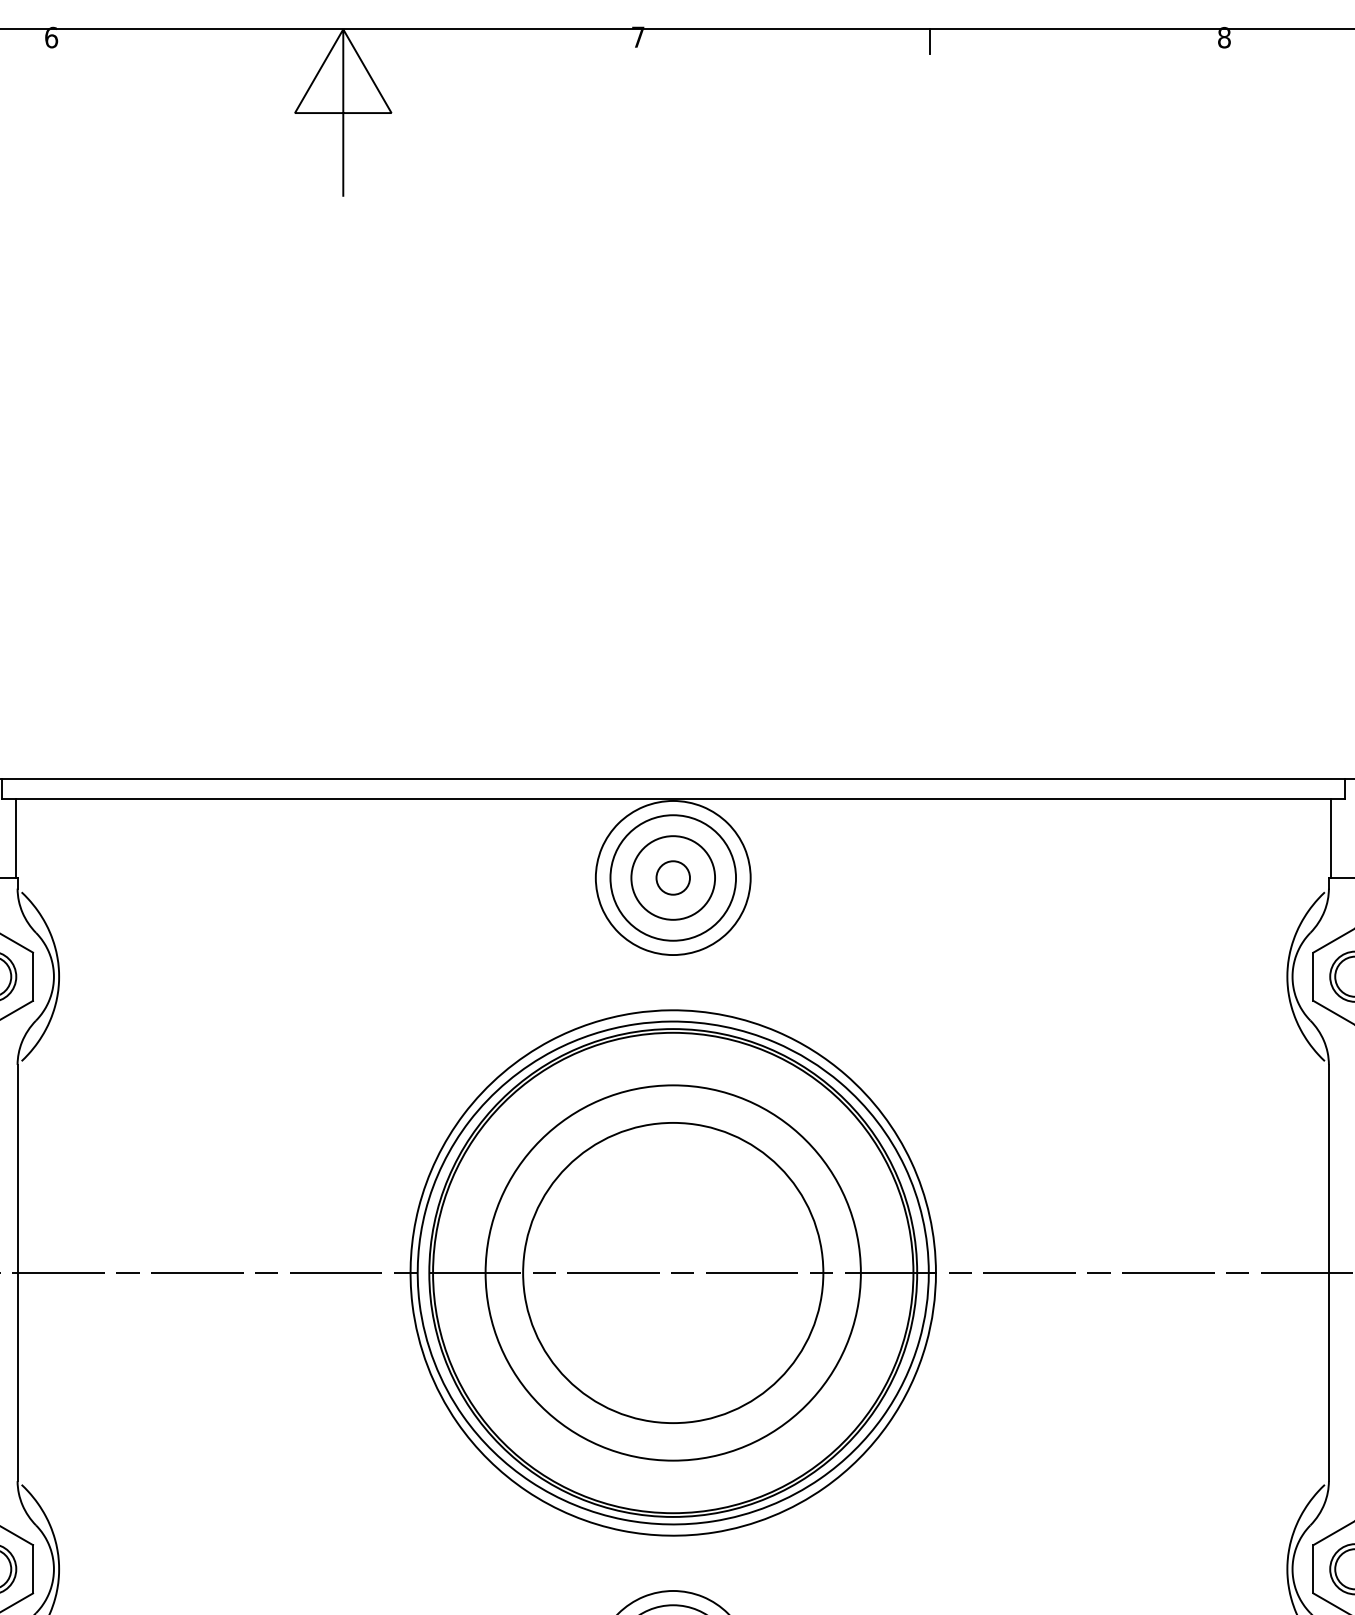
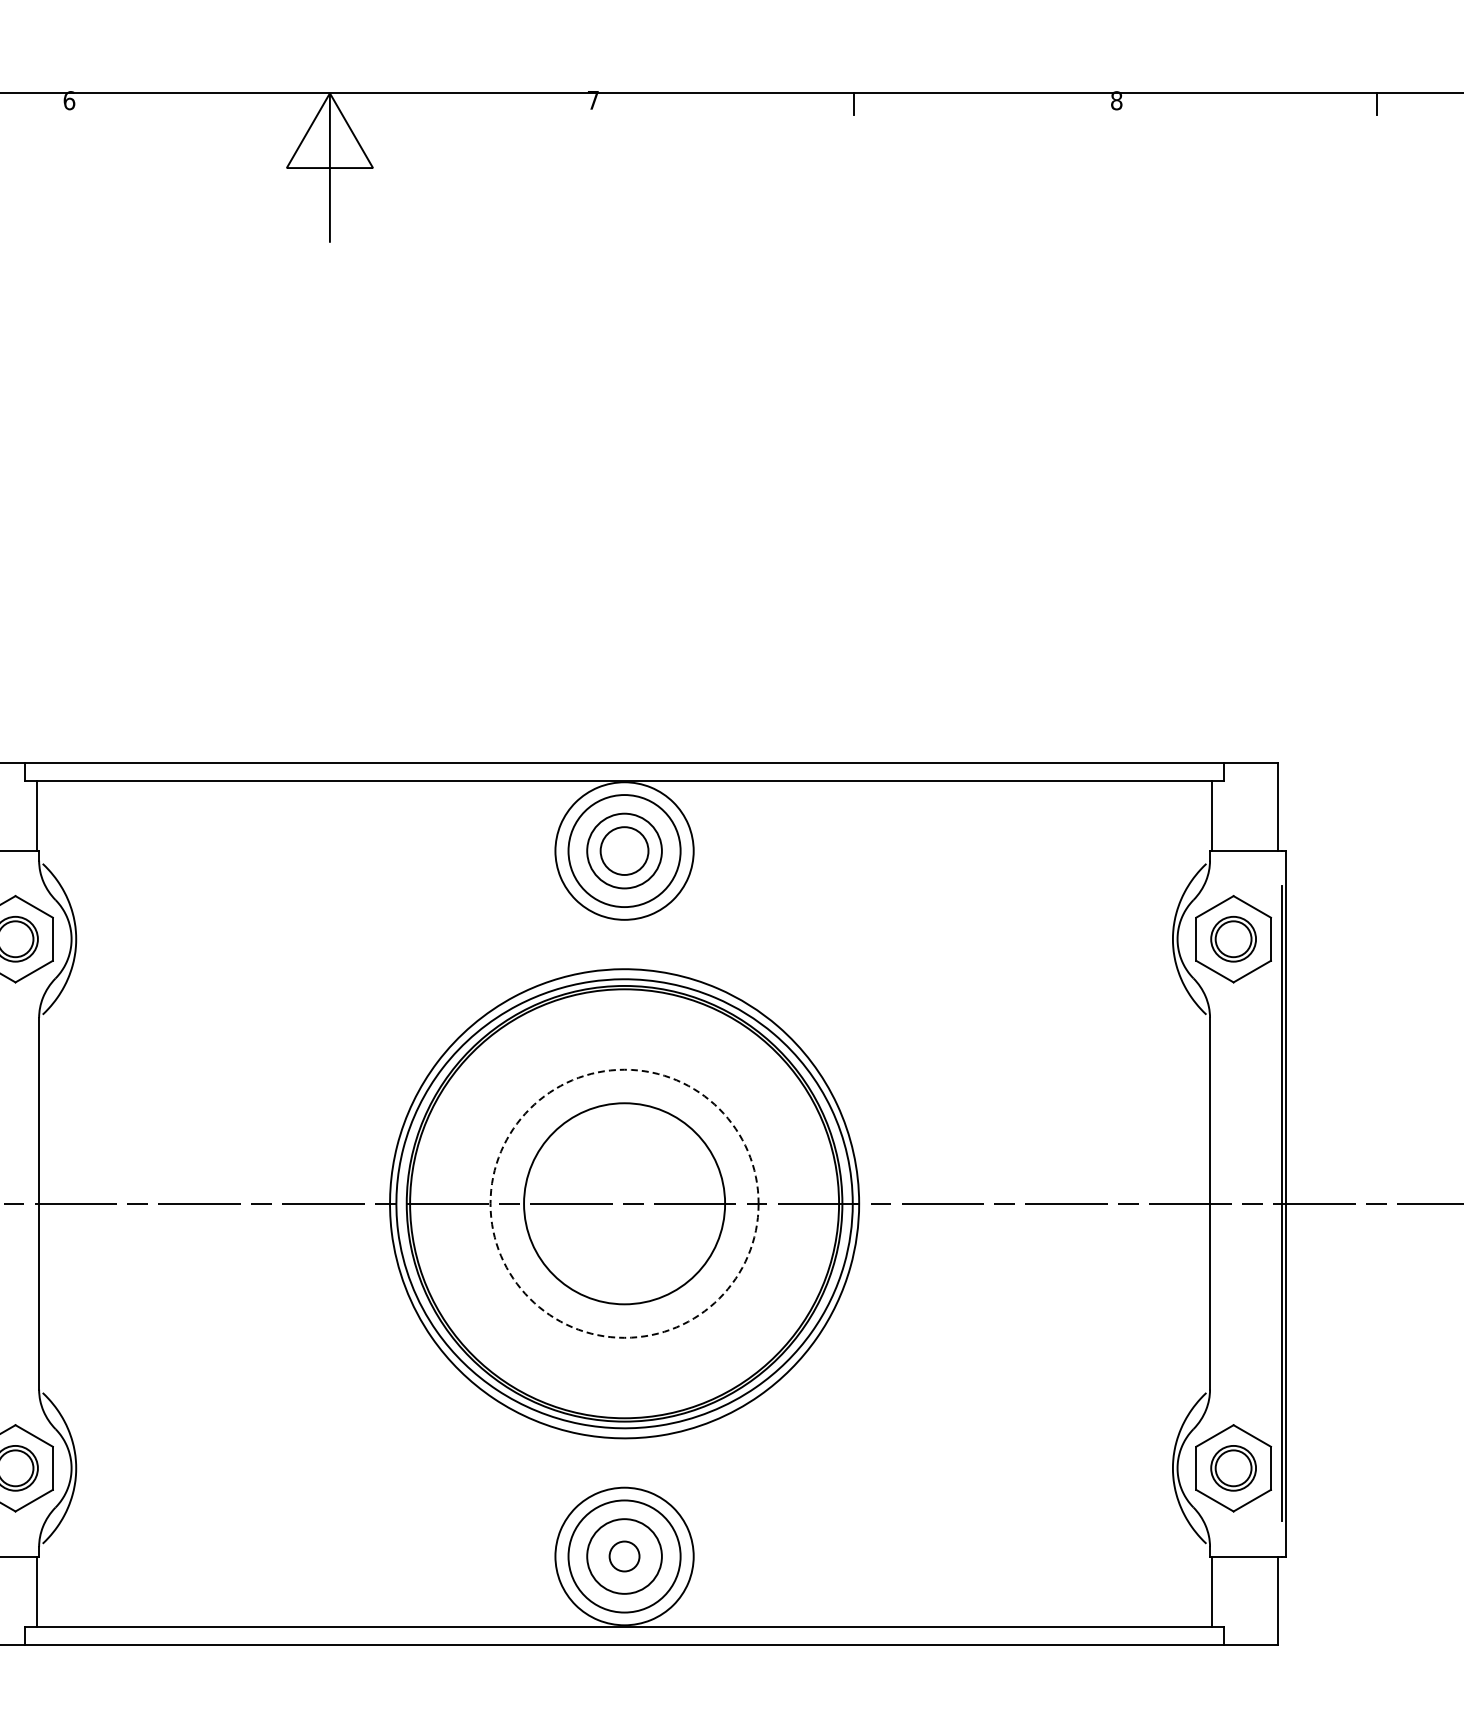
circle: (673, 878) -> (624, 851), size x1.6
circle: (673, 1272) -> (624, 1203), size x0.6
circle: (673, 1272) -> (624, 1203), solid -> dashed

